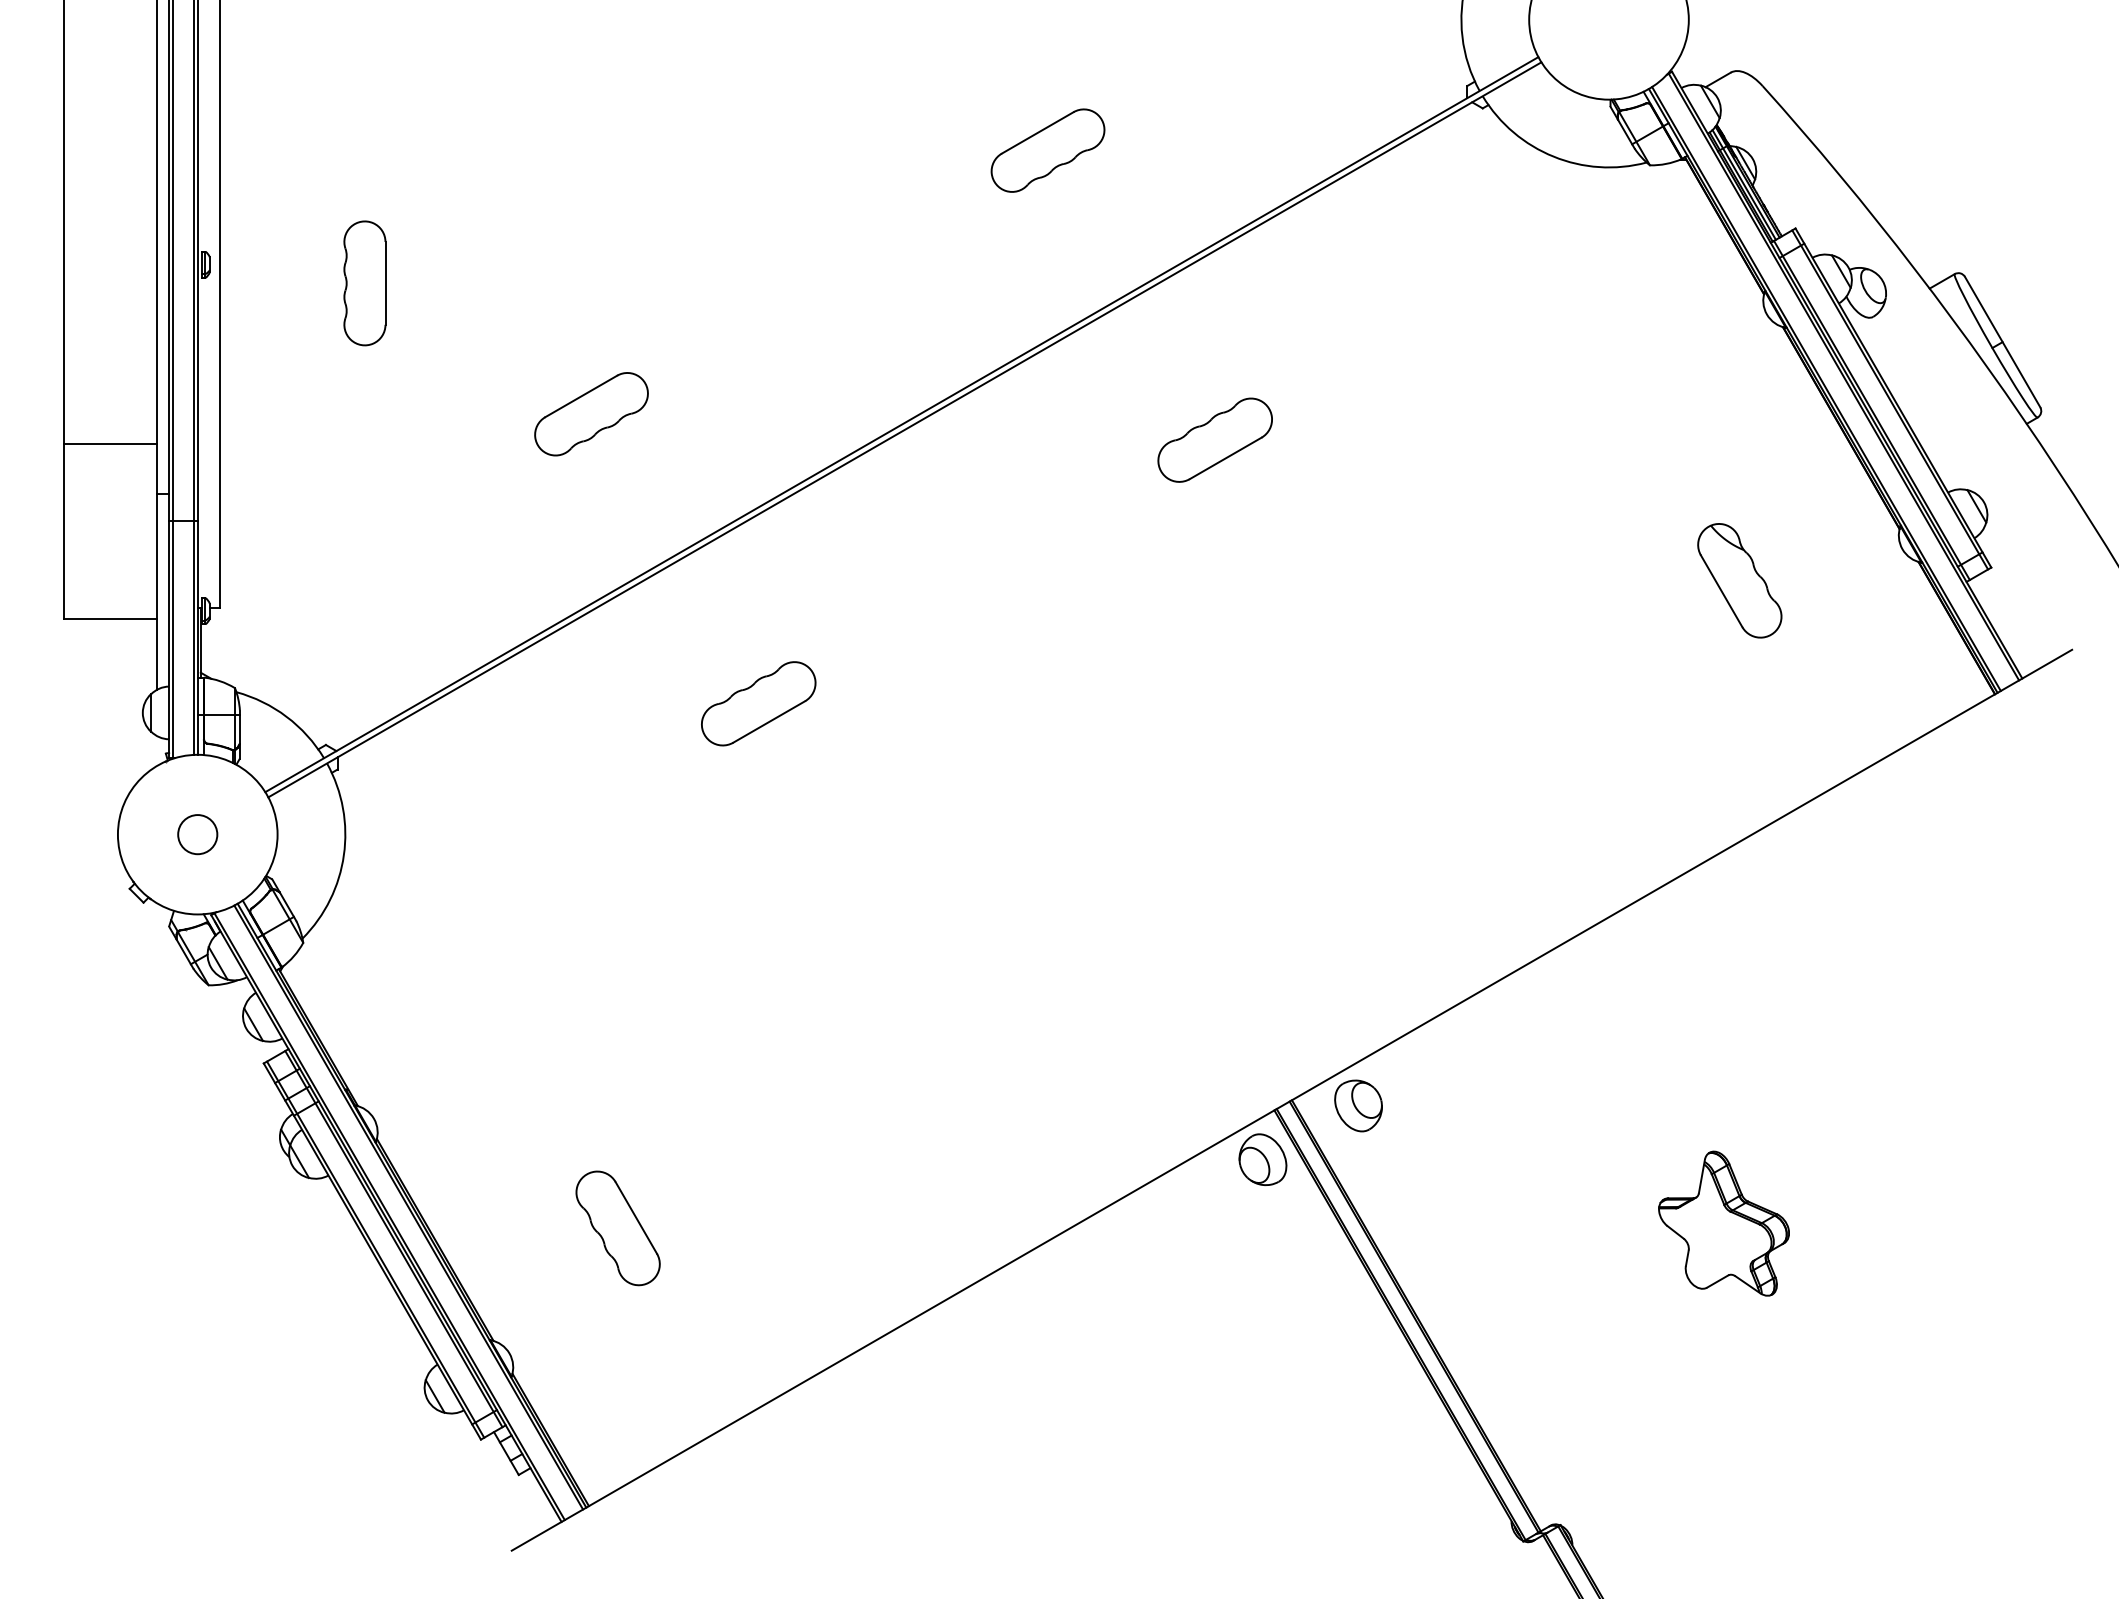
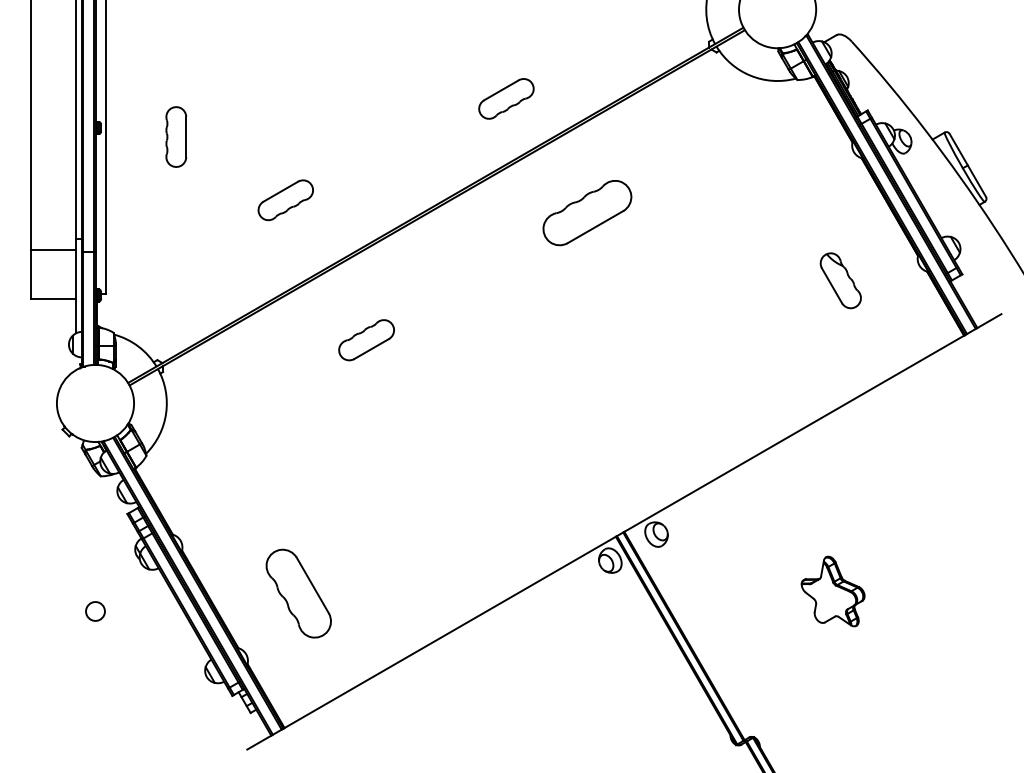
part: (1048, 149) -> (506, 98), moved
part: (1213, 439) -> (586, 212), size x1.6
line: (108, 443) -> (52, 249), moved
circle: (197, 834) -> (95, 611), moved
part: (617, 1227) -> (298, 593), size x1.6

